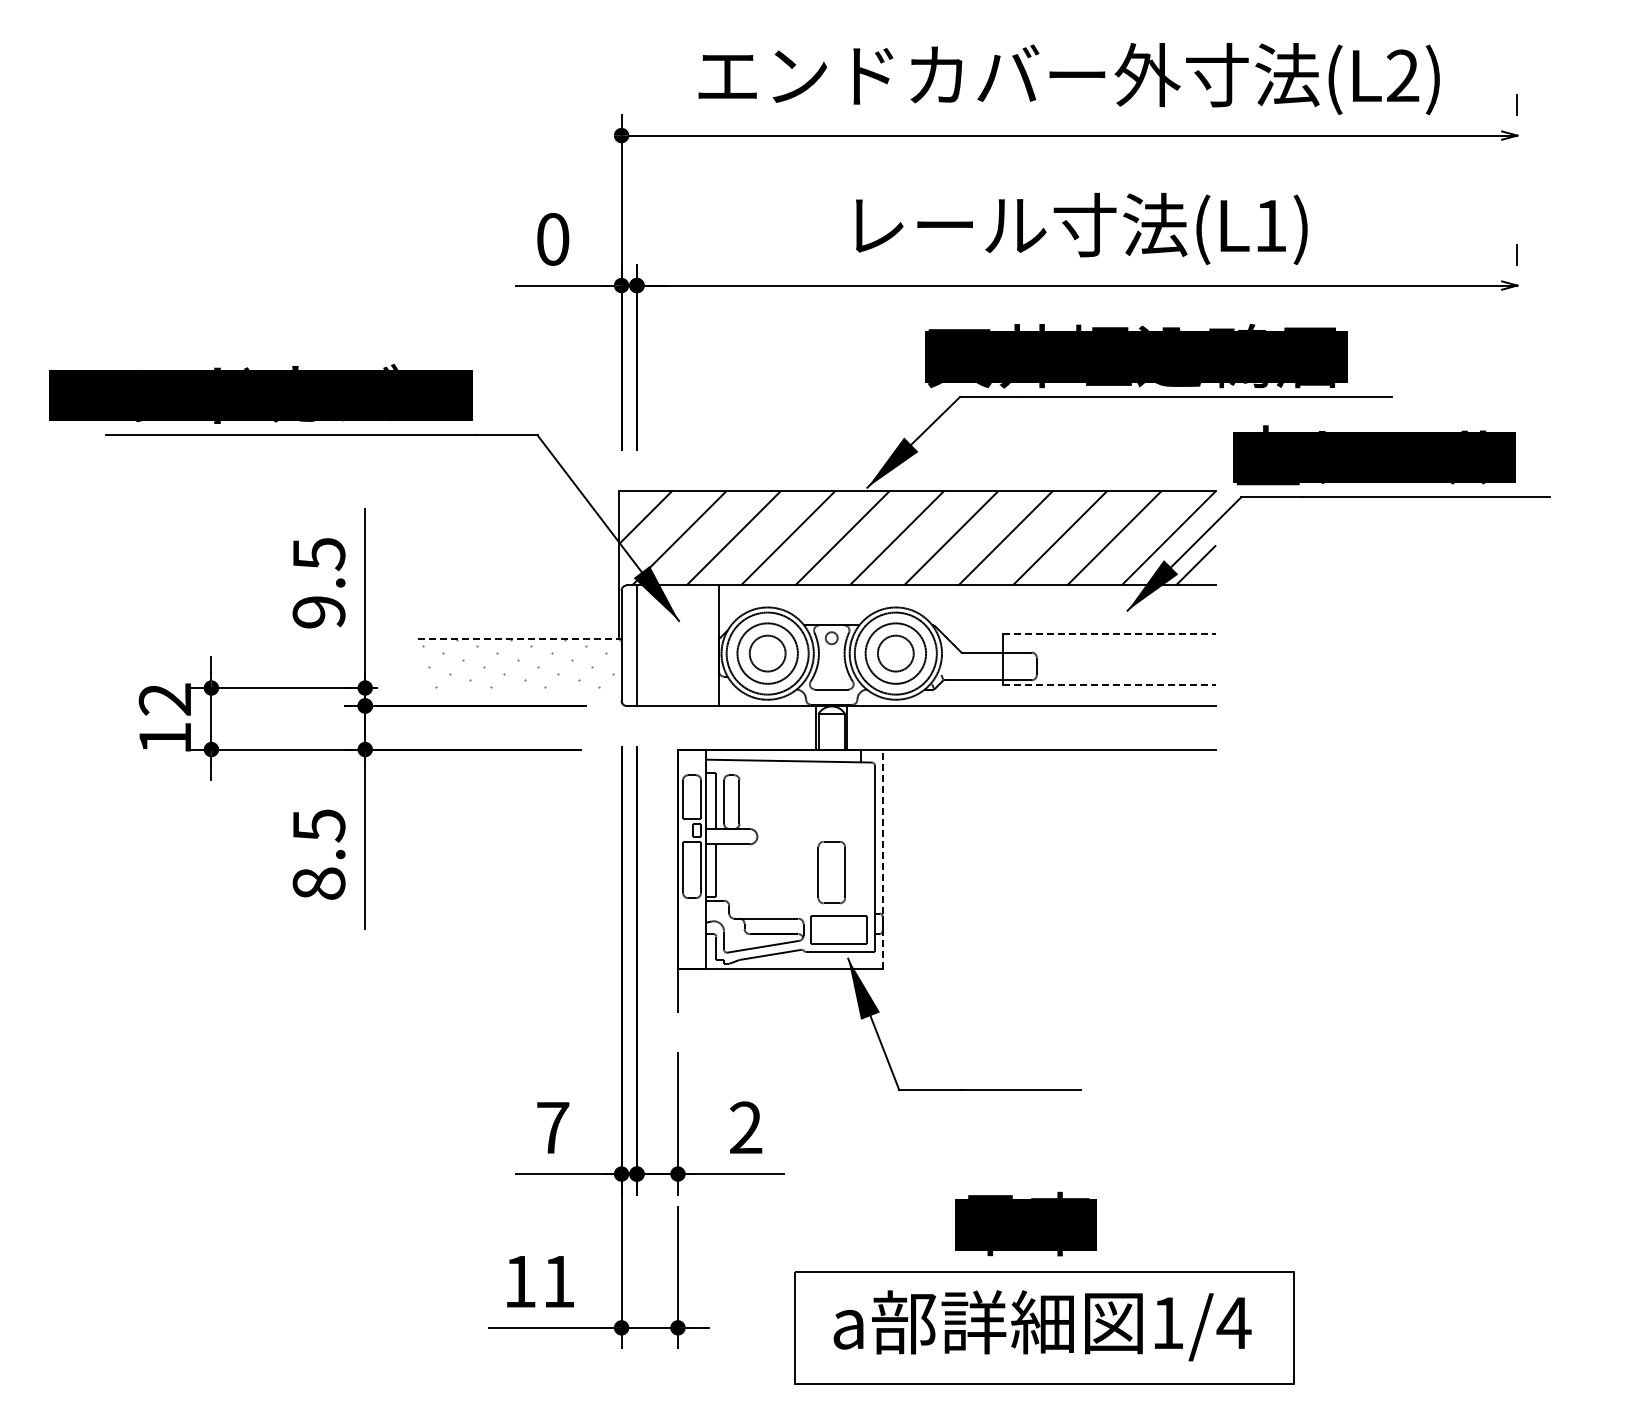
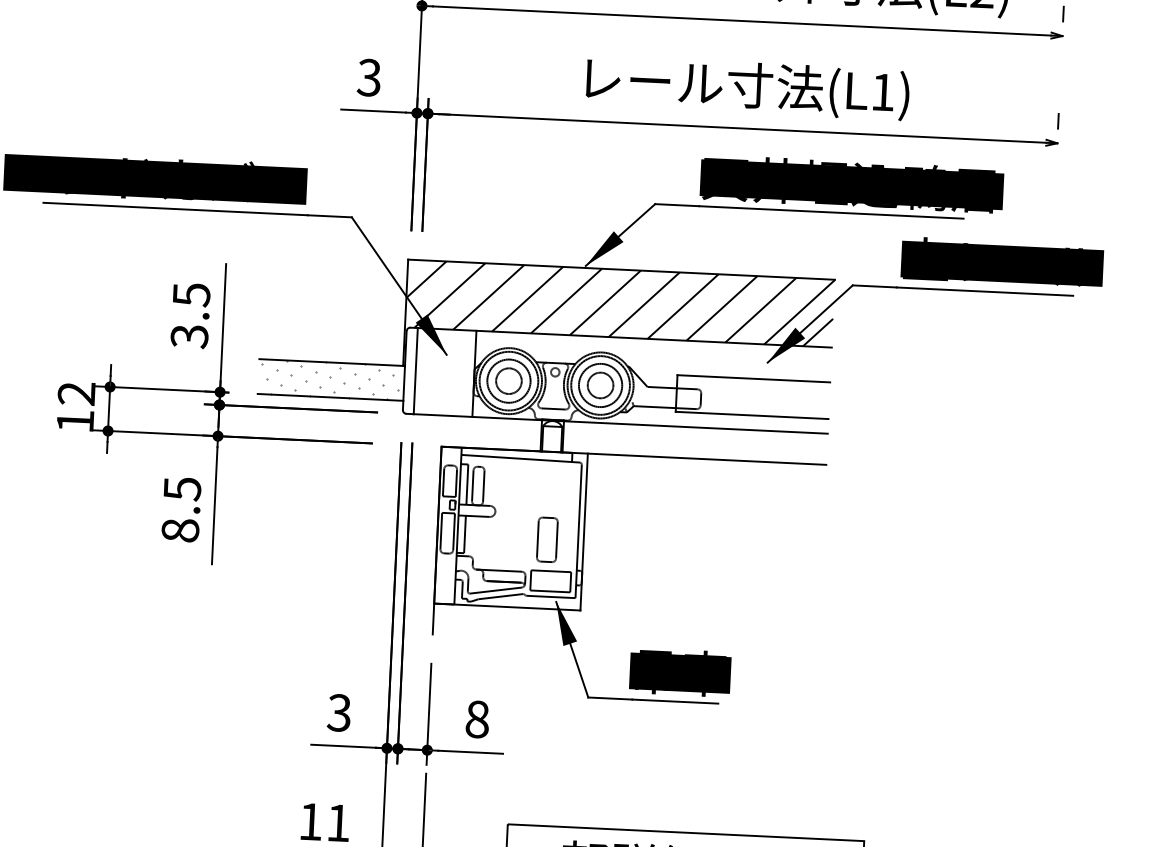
text: (552, 239) -> (369, 77), 0 -> 3
text: (1136, 355) -> (852, 183), moved
text: (1374, 455) -> (1002, 262), moved
text: (318, 612) -> (189, 336), 9.5 -> 3.5
line: (1109, 634) -> (753, 379), dashed -> solid
line: (518, 639) -> (331, 362), dashed -> solid
line: (1109, 685) -> (752, 415), dashed -> solid
line: (519, 688) -> (330, 397), added
line: (882, 859) -> (584, 532), dashed -> solid
text: (552, 1127) -> (339, 712), 7 -> 3
text: (746, 1127) -> (477, 719), 2 -> 8
text: (1025, 1223) -> (679, 672), moved

